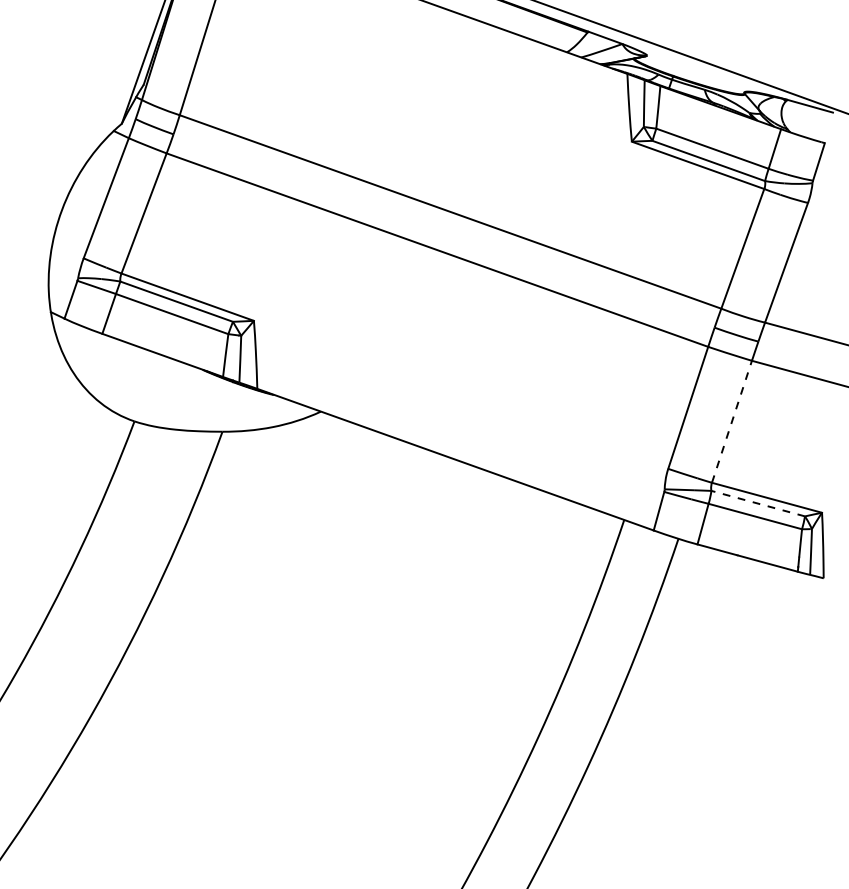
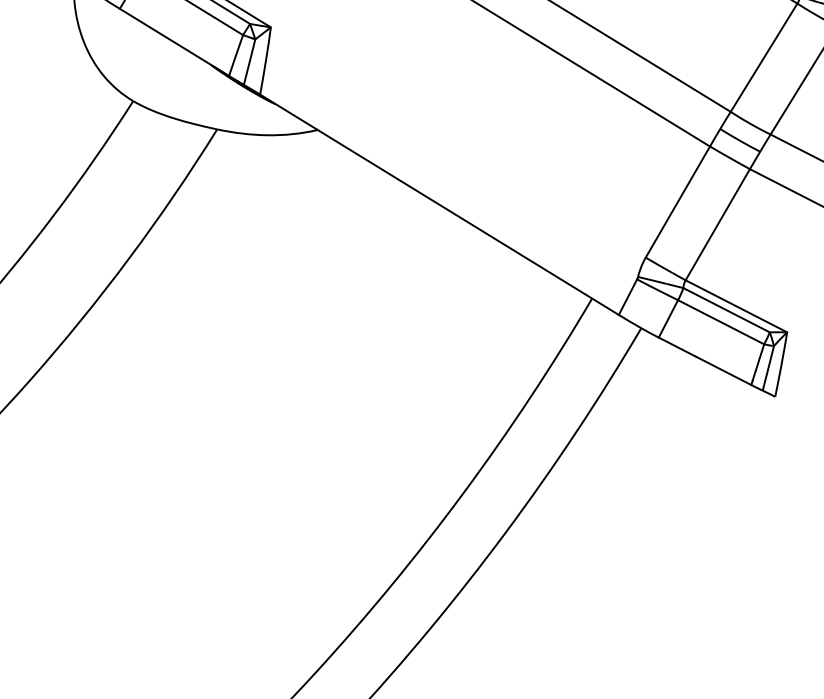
line: (732, 421) -> (718, 224), dashed -> solid
line: (757, 503) -> (725, 309), dashed -> solid

